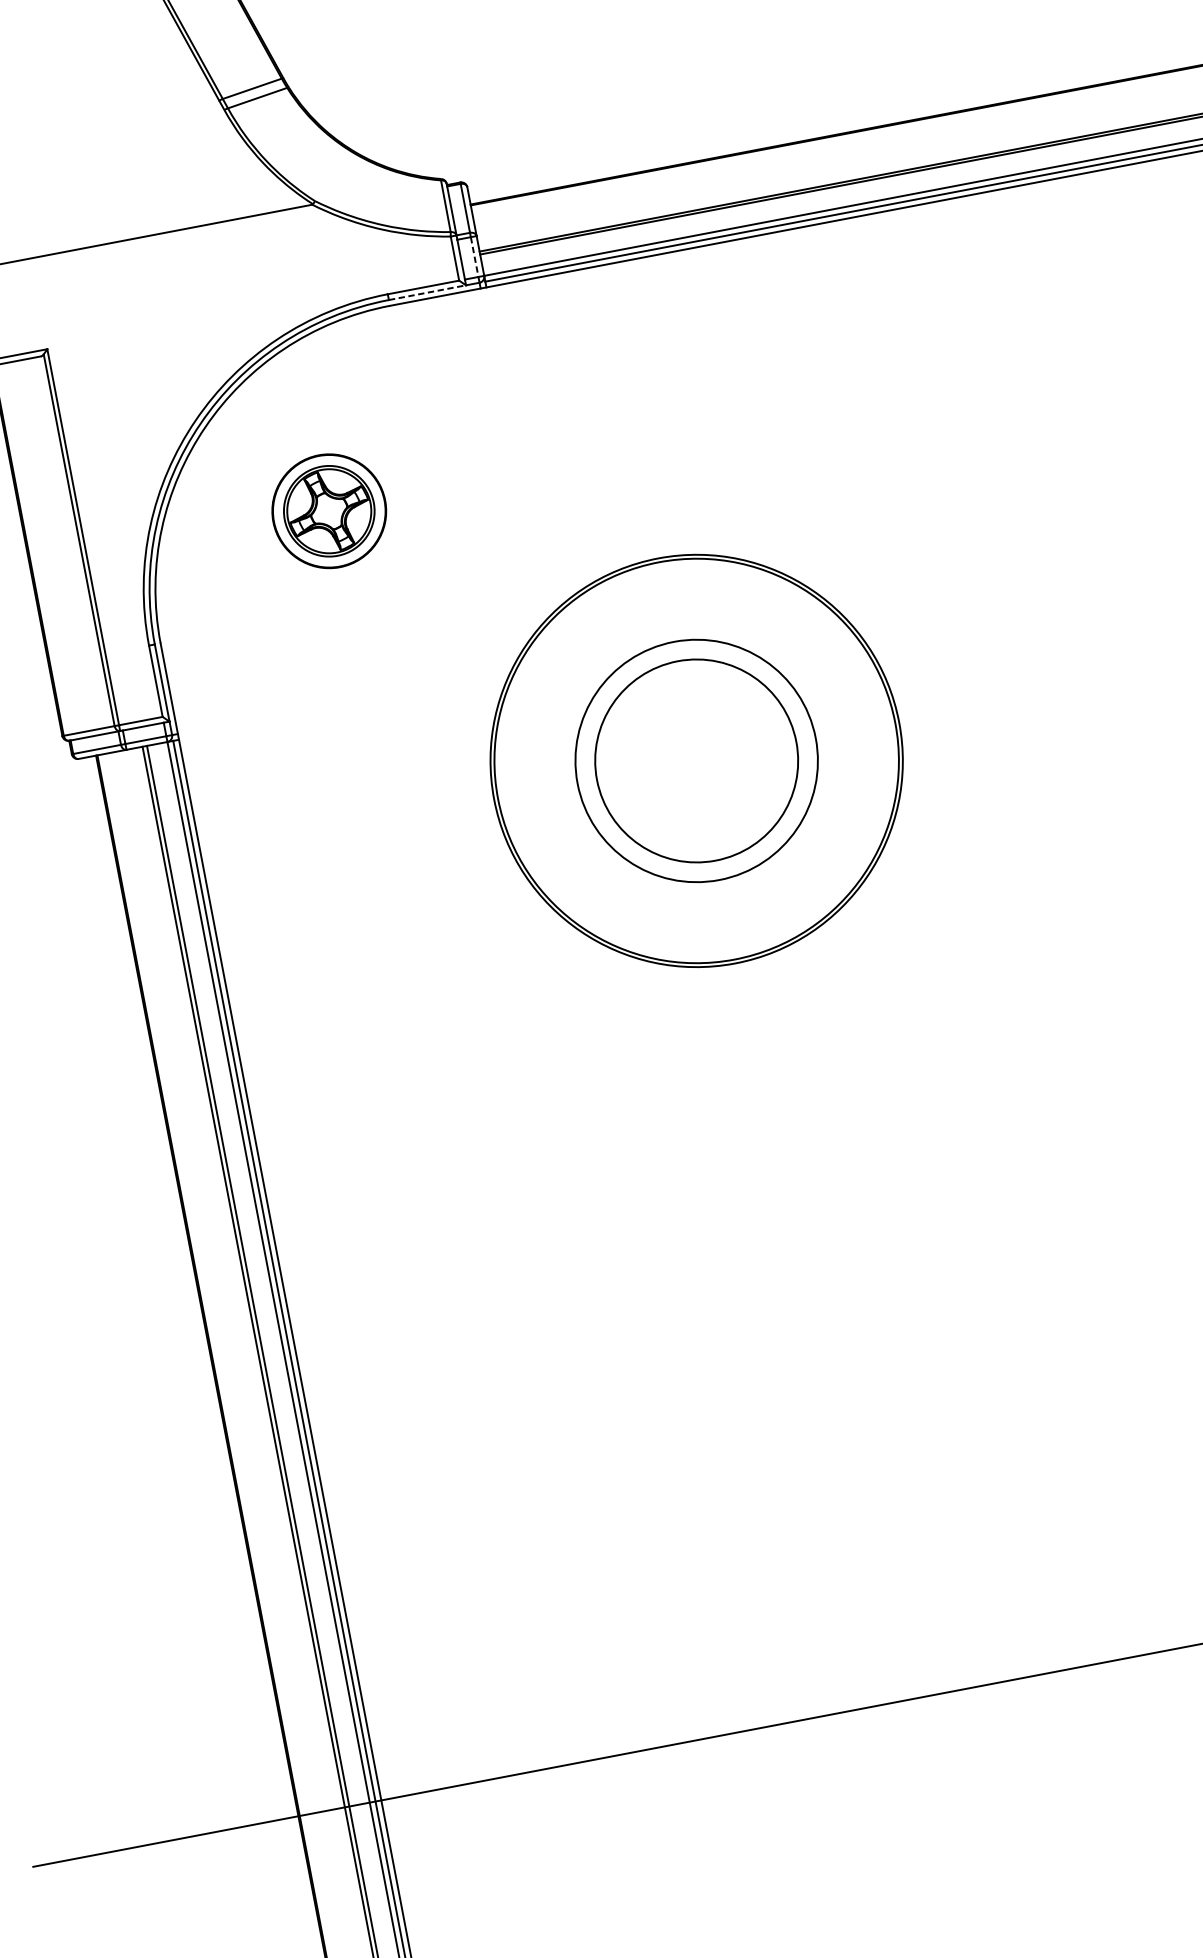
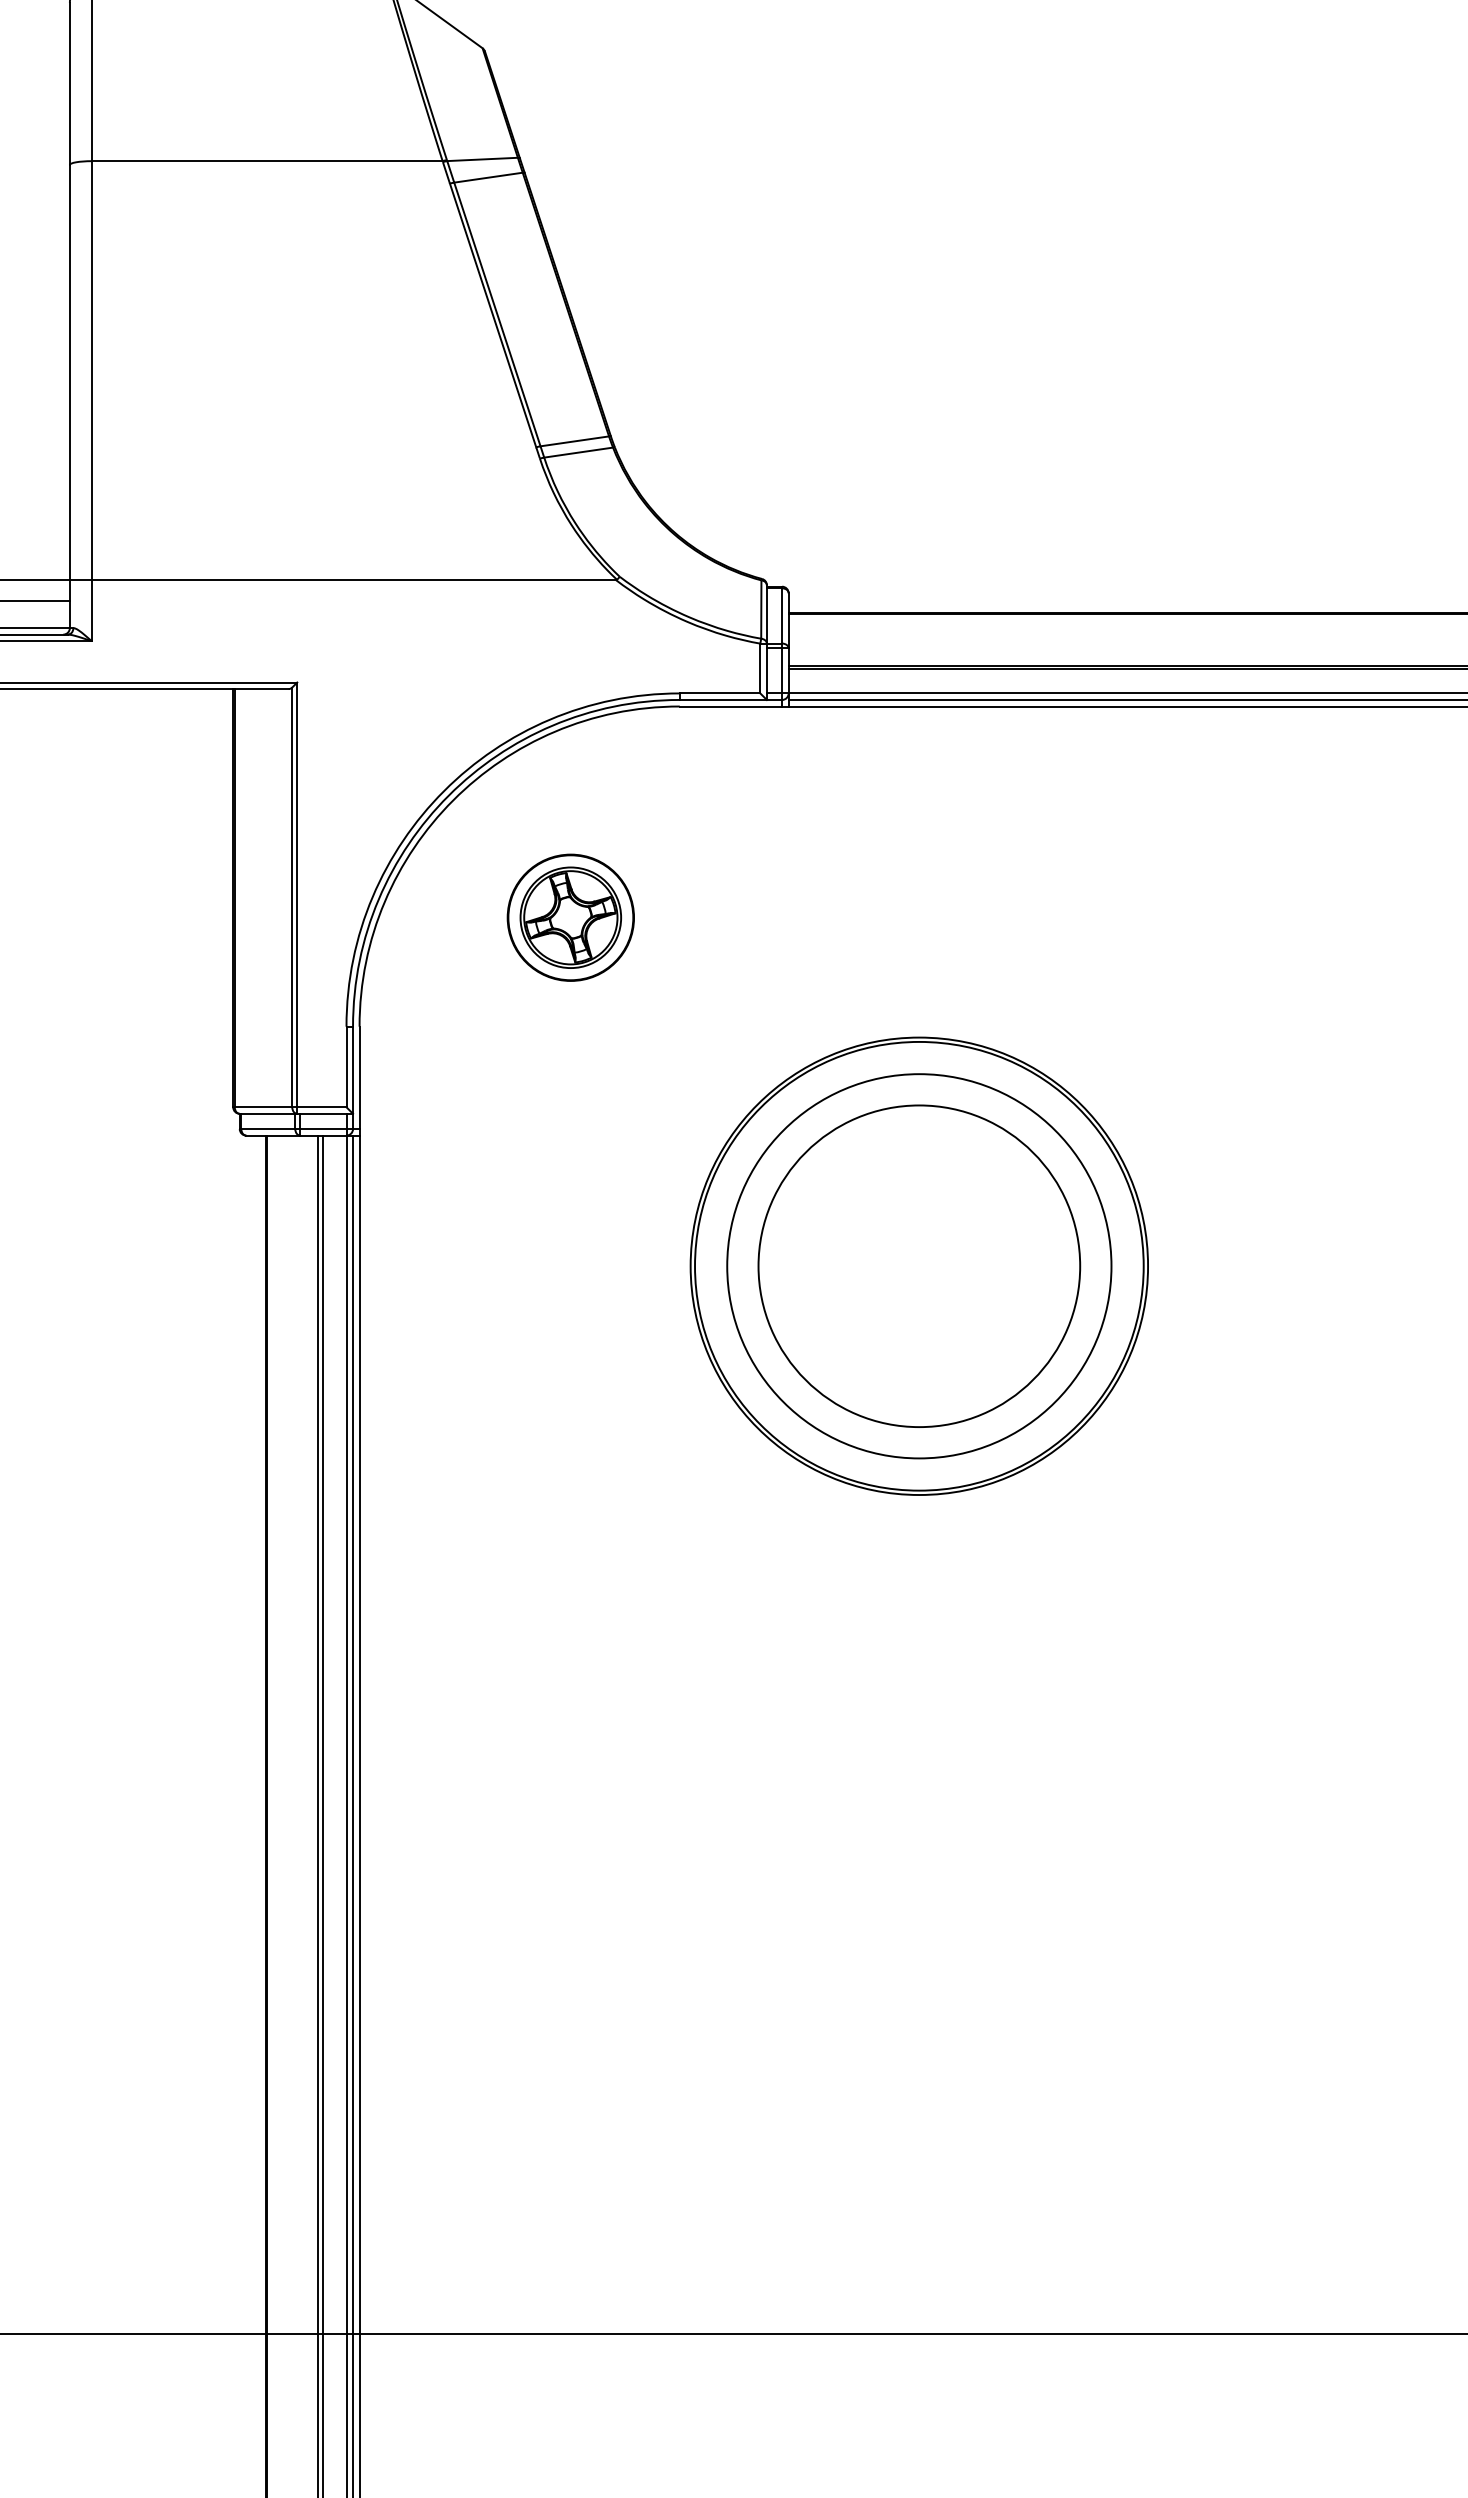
line: (475, 257) -> (782, 671), dashed -> solid
line: (427, 292) -> (723, 699), dashed -> solid
circle: (696, 761) -> (919, 1266), size x1.43
circle: (696, 761) -> (919, 1266), size x1.43

